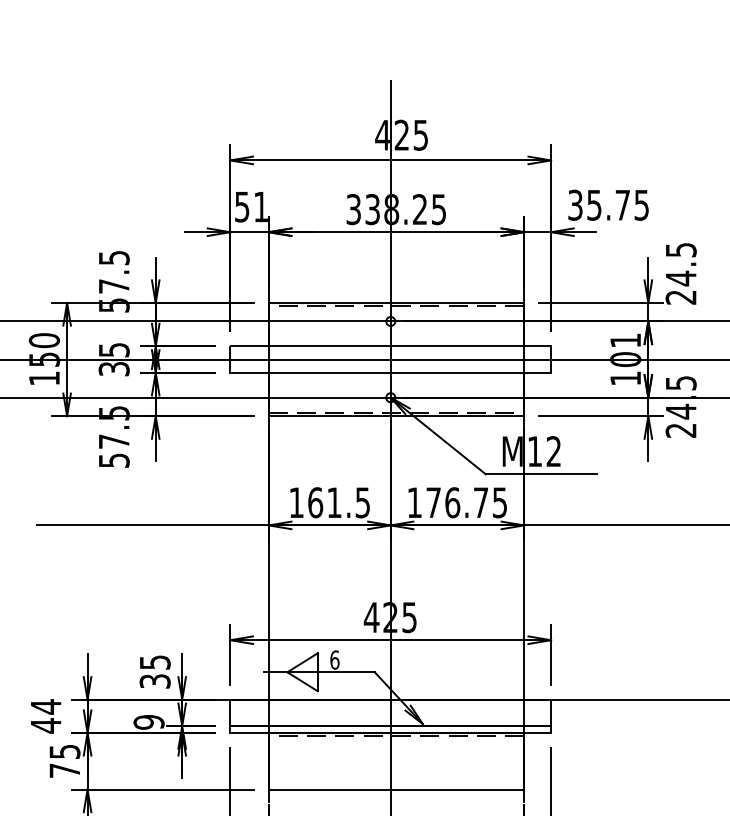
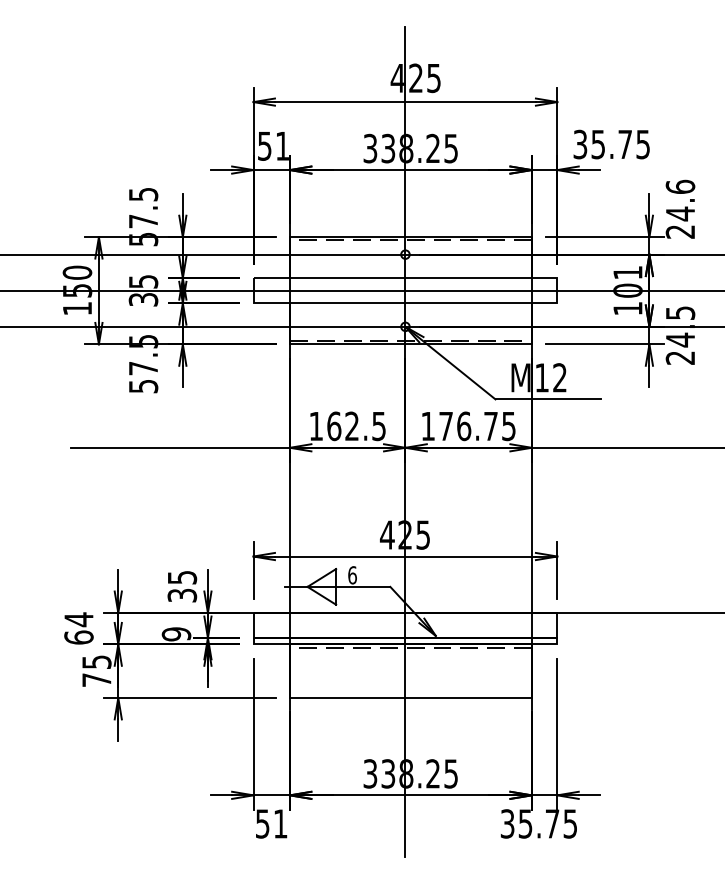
text: (681, 249) -> (680, 186), 24.5 -> 24.6
text: (333, 501) -> (351, 425), 161.5 -> 162.5
text: (45, 725) -> (78, 637), 44 -> 64

